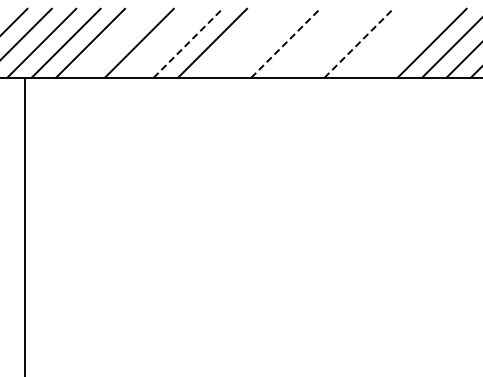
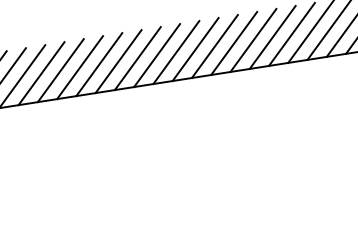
line: (114, 42) -> (41, 73), added
line: (163, 42) -> (79, 66), added
line: (236, 42) -> (137, 57), added
line: (260, 42) -> (156, 54), added
line: (309, 42) -> (195, 48), added
line: (334, 42) -> (214, 45), added
line: (382, 42) -> (252, 39), added
line: (407, 42) -> (272, 36), added
line: (188, 43) -> (99, 64), dashed -> solid
line: (285, 43) -> (176, 52), dashed -> solid
line: (358, 43) -> (233, 43), dashed -> solid

